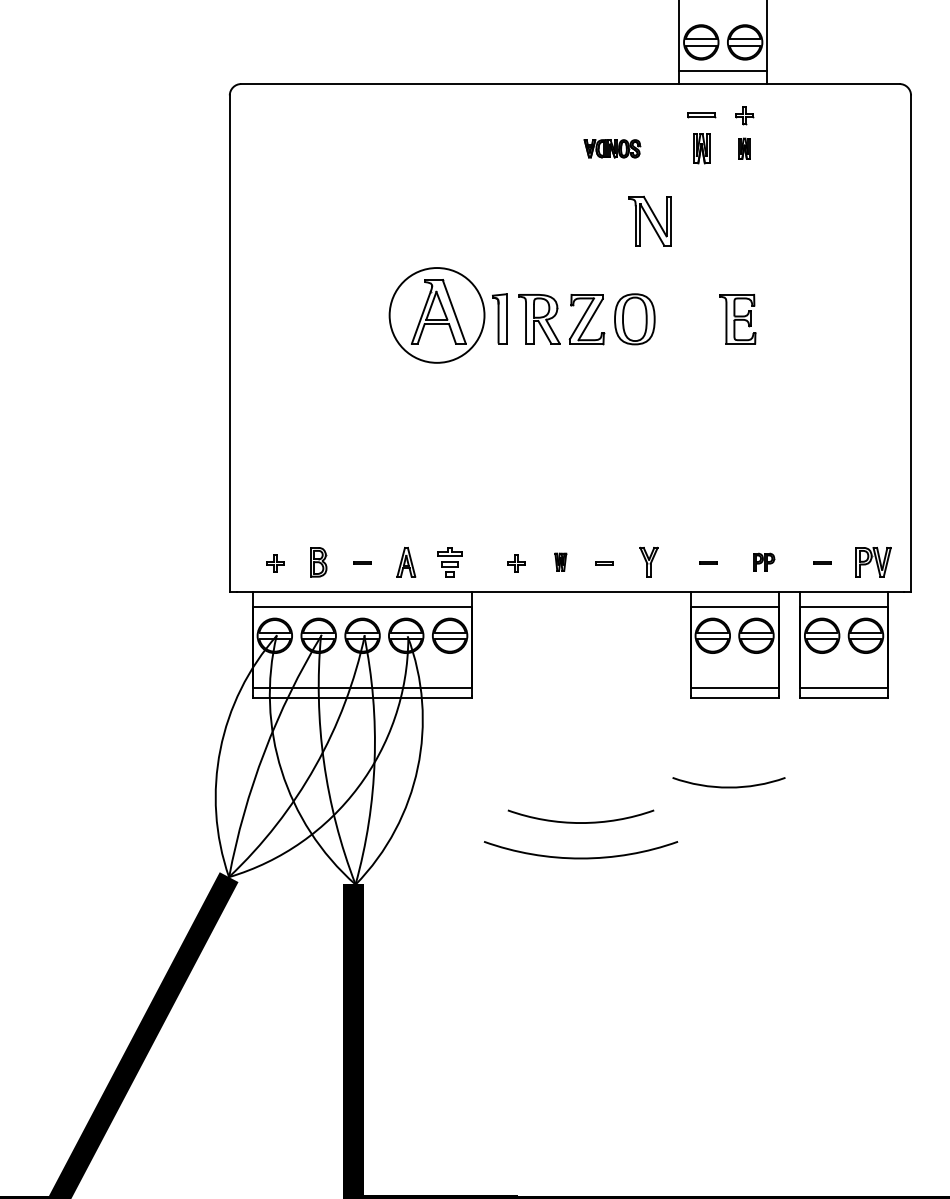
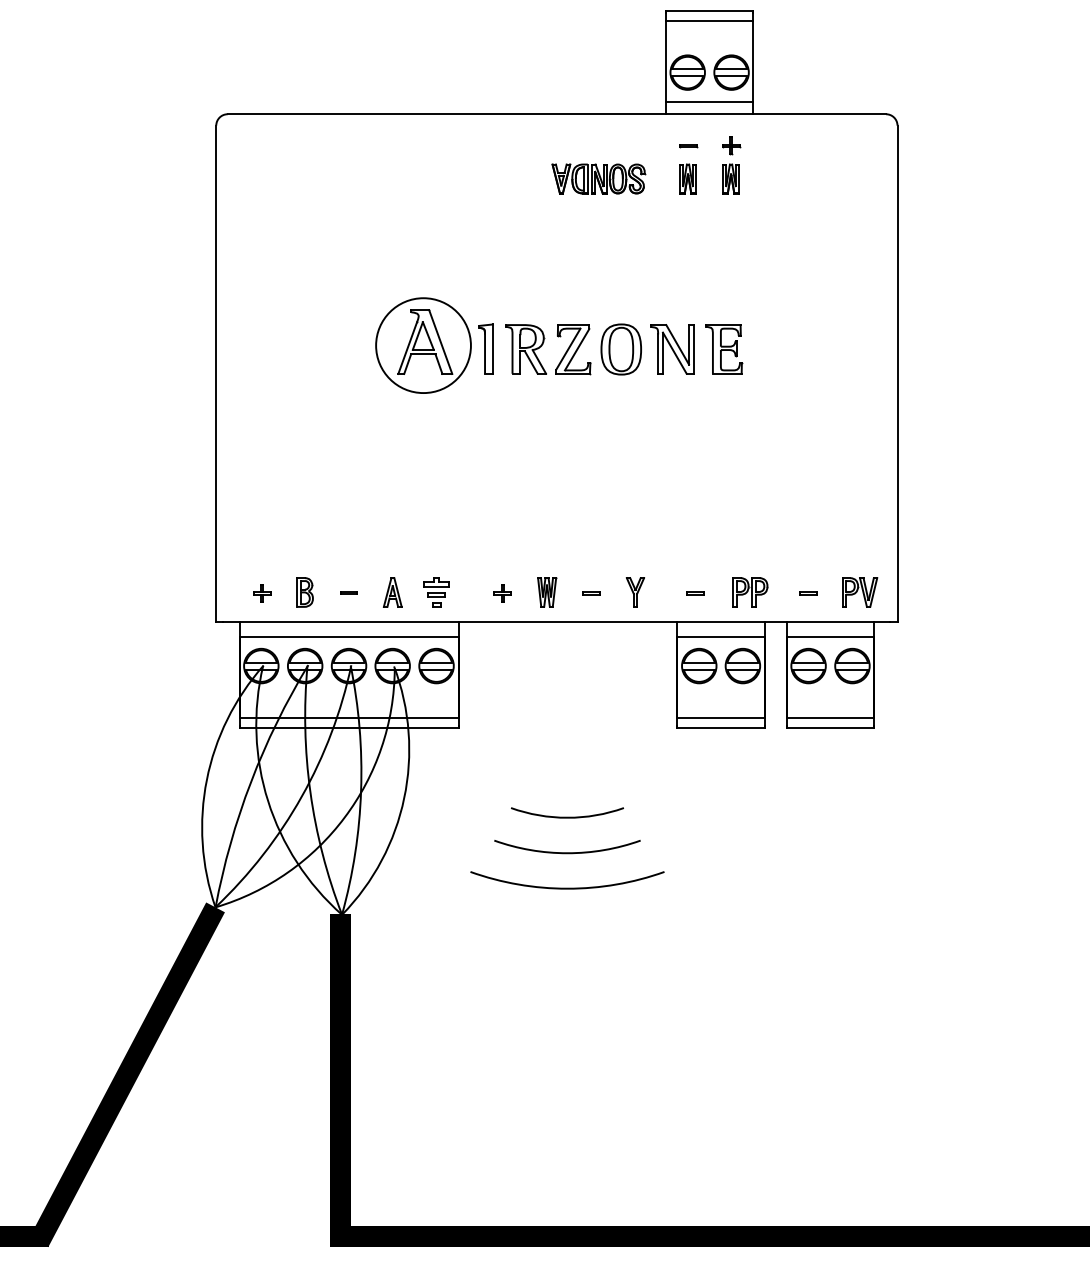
part: (702, 116) -> (688, 146), size x0.62
part: (612, 148) -> (598, 178), size x1.67
part: (744, 148) -> (730, 178), size x1.43
part: (650, 221) -> (672, 349), moved
part: (561, 562) -> (547, 592), size x1.67
part: (764, 562) -> (750, 592), size x1.67
arc: (729, 786) -> (567, 816), moved

